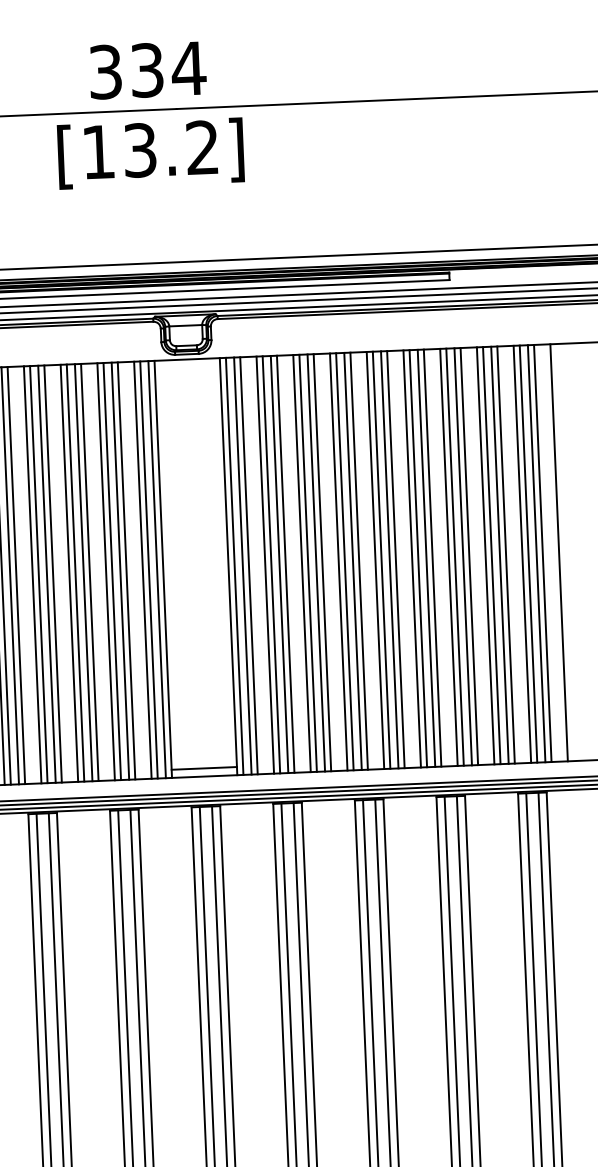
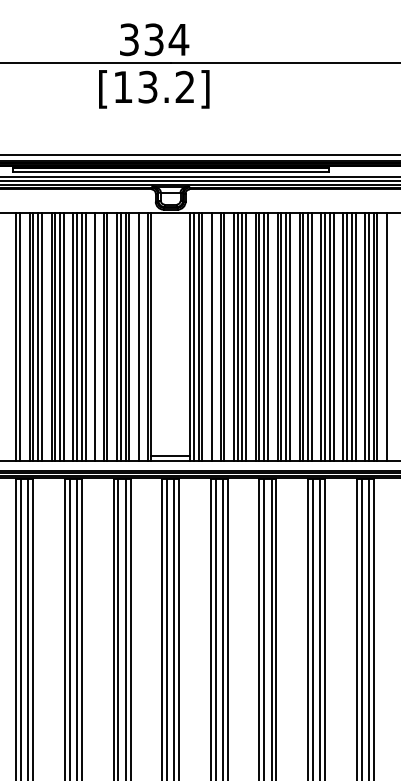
line: (271, 564) -> (215, 336), removed
line: (148, 569) -> (142, 336), removed
line: (74, 572) -> (98, 336), removed

